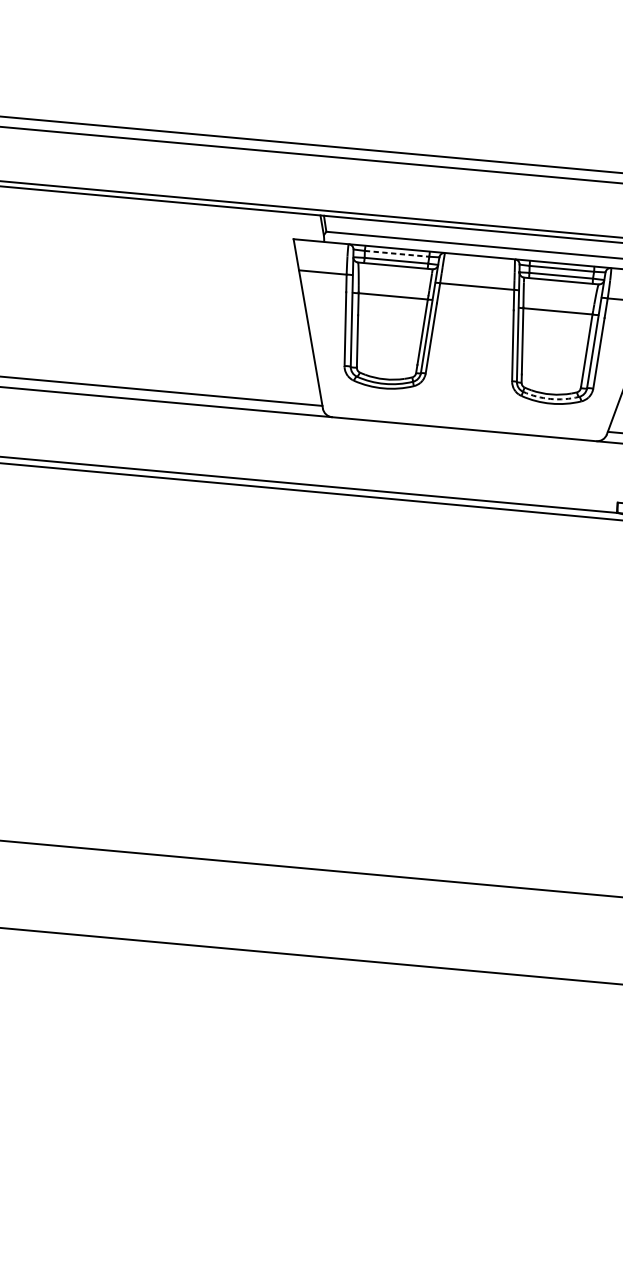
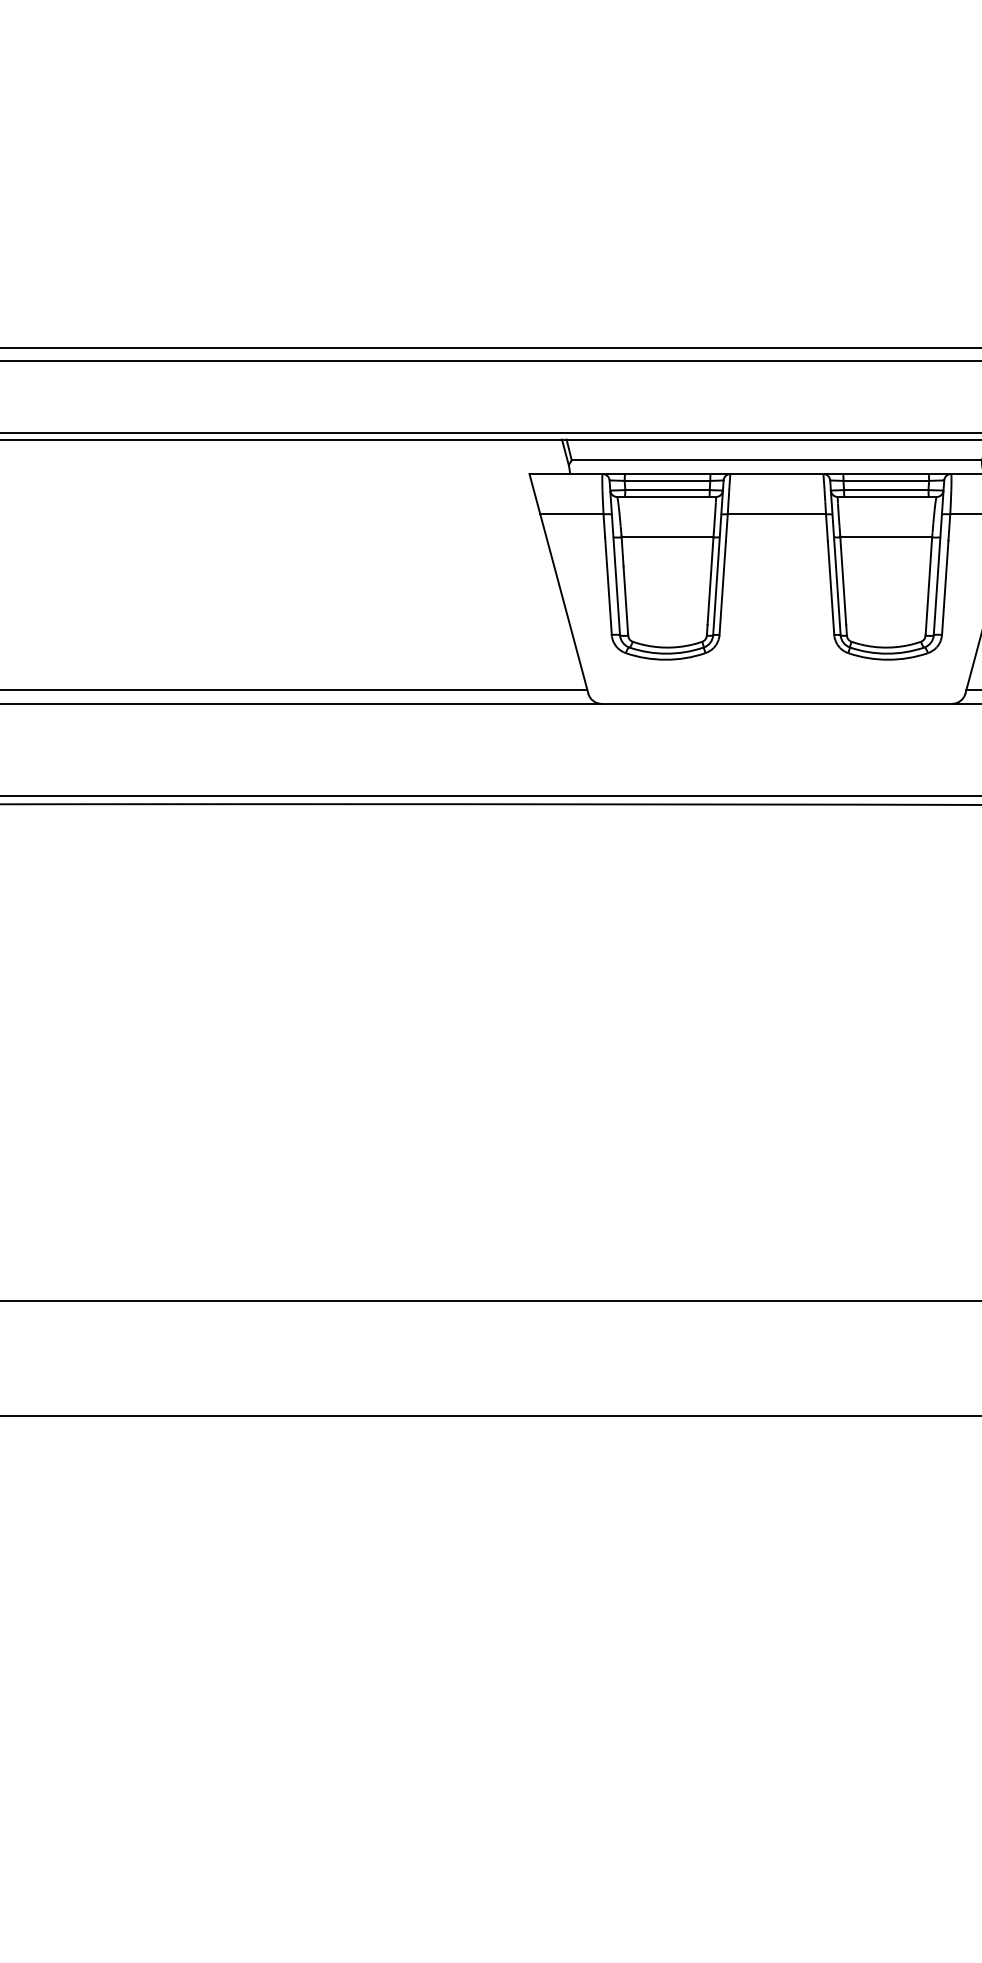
line: (397, 253) -> (667, 480), dashed -> solid
arc: (550, 398) -> (887, 653), dashed -> solid

